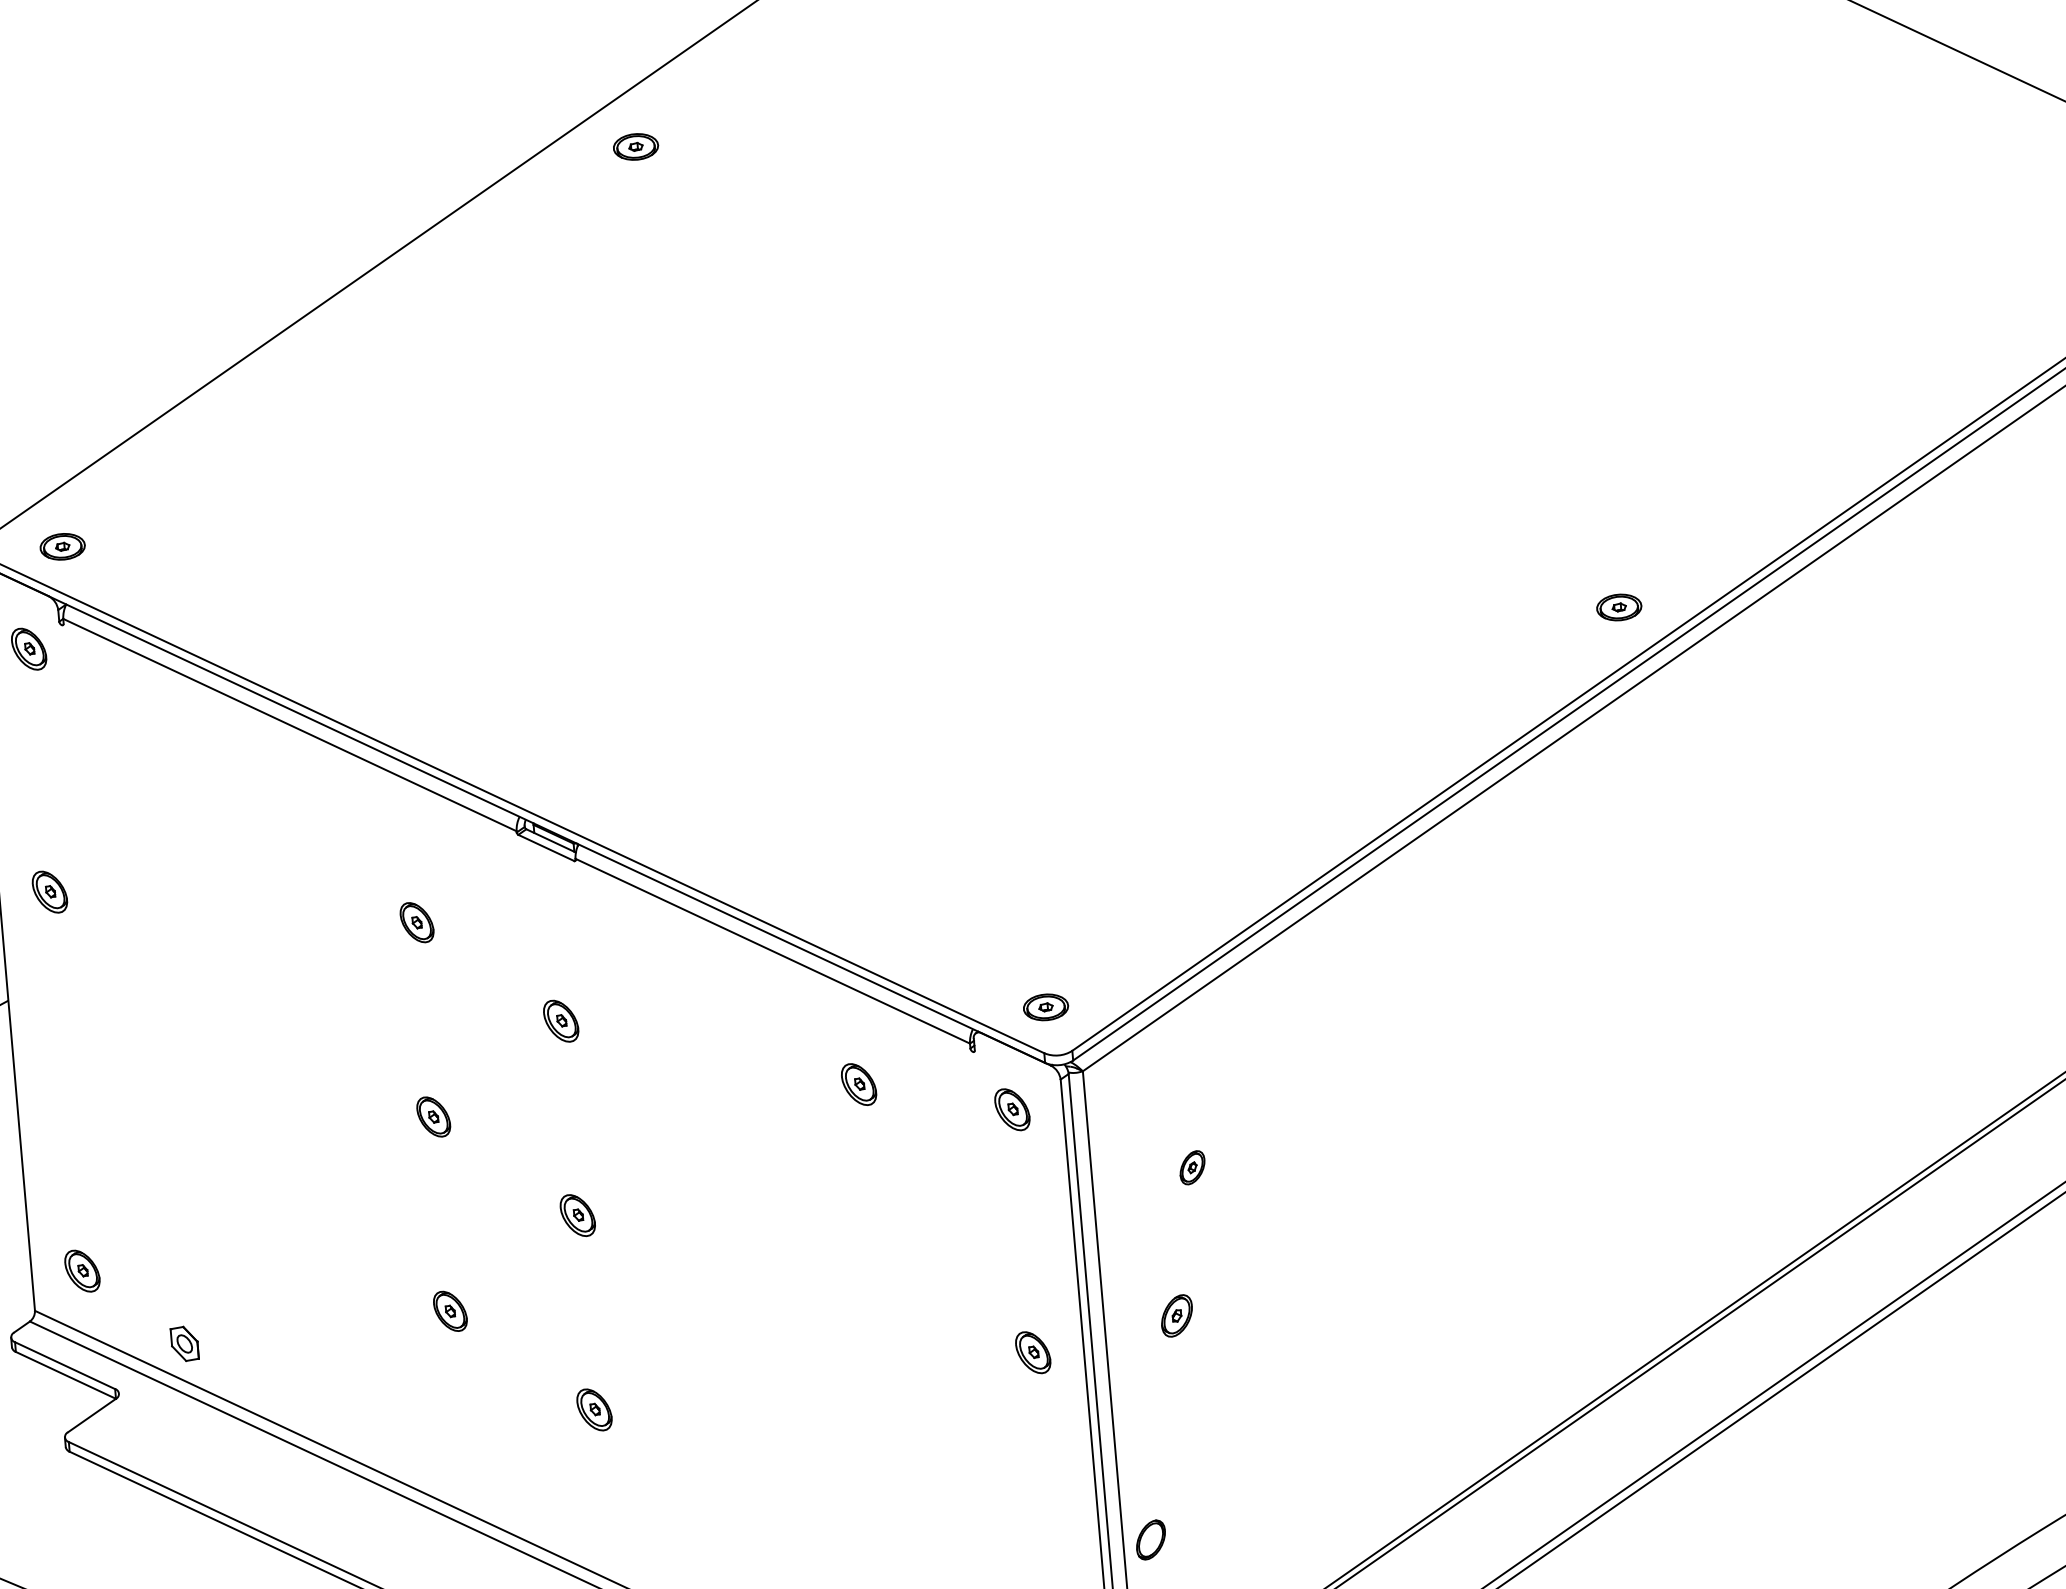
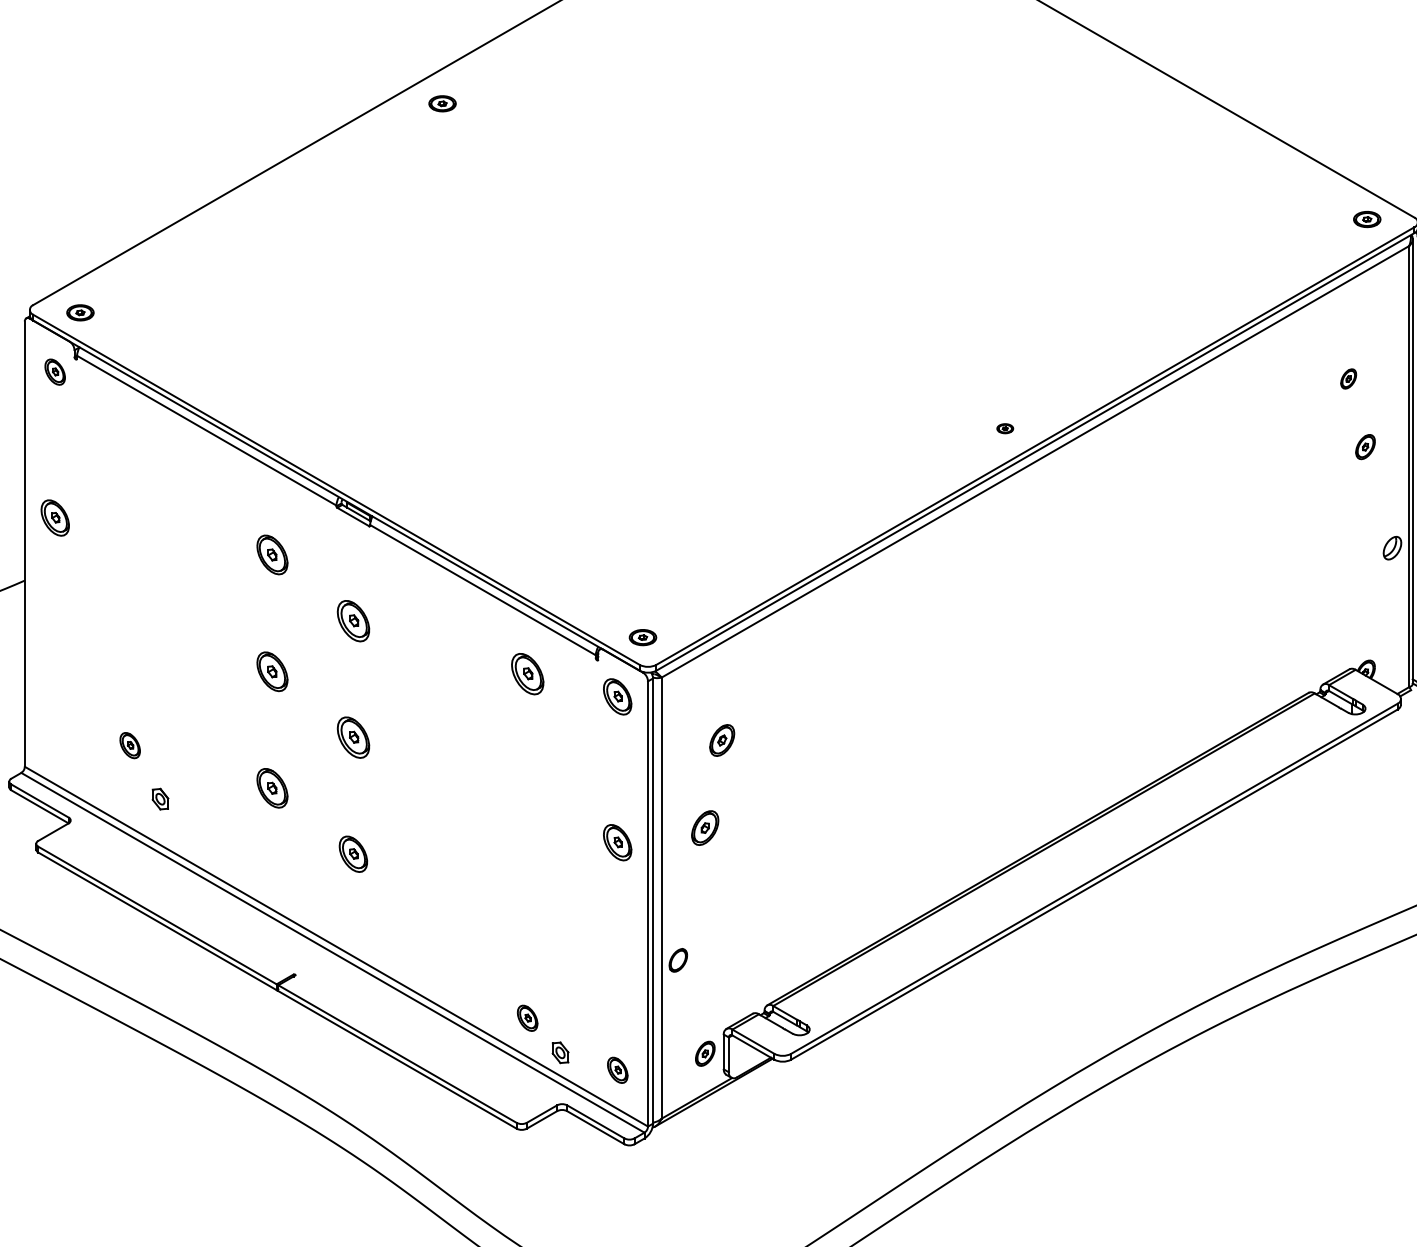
part: (1619, 607) -> (1005, 428), size x0.6
part: (48, 891) -> (54, 517), size x1.4
part: (417, 921) -> (272, 554), size x1.6
part: (559, 1020) -> (352, 620), size x1.6
part: (858, 1083) -> (527, 673), size x1.6
part: (1011, 1109) -> (617, 696), size x1.4
part: (433, 1116) -> (272, 671), size x1.6
part: (1191, 1167) -> (721, 740), size x1.6
part: (576, 1215) -> (352, 737), size x1.6
part: (81, 1271) -> (129, 745), moved
part: (450, 1311) -> (272, 788), size x1.6
part: (1177, 1316) -> (705, 828), size x1.4
part: (184, 1342) -> (160, 798), moved
part: (1032, 1352) -> (617, 842), size x1.4
part: (593, 1410) -> (352, 854), size x1.4

